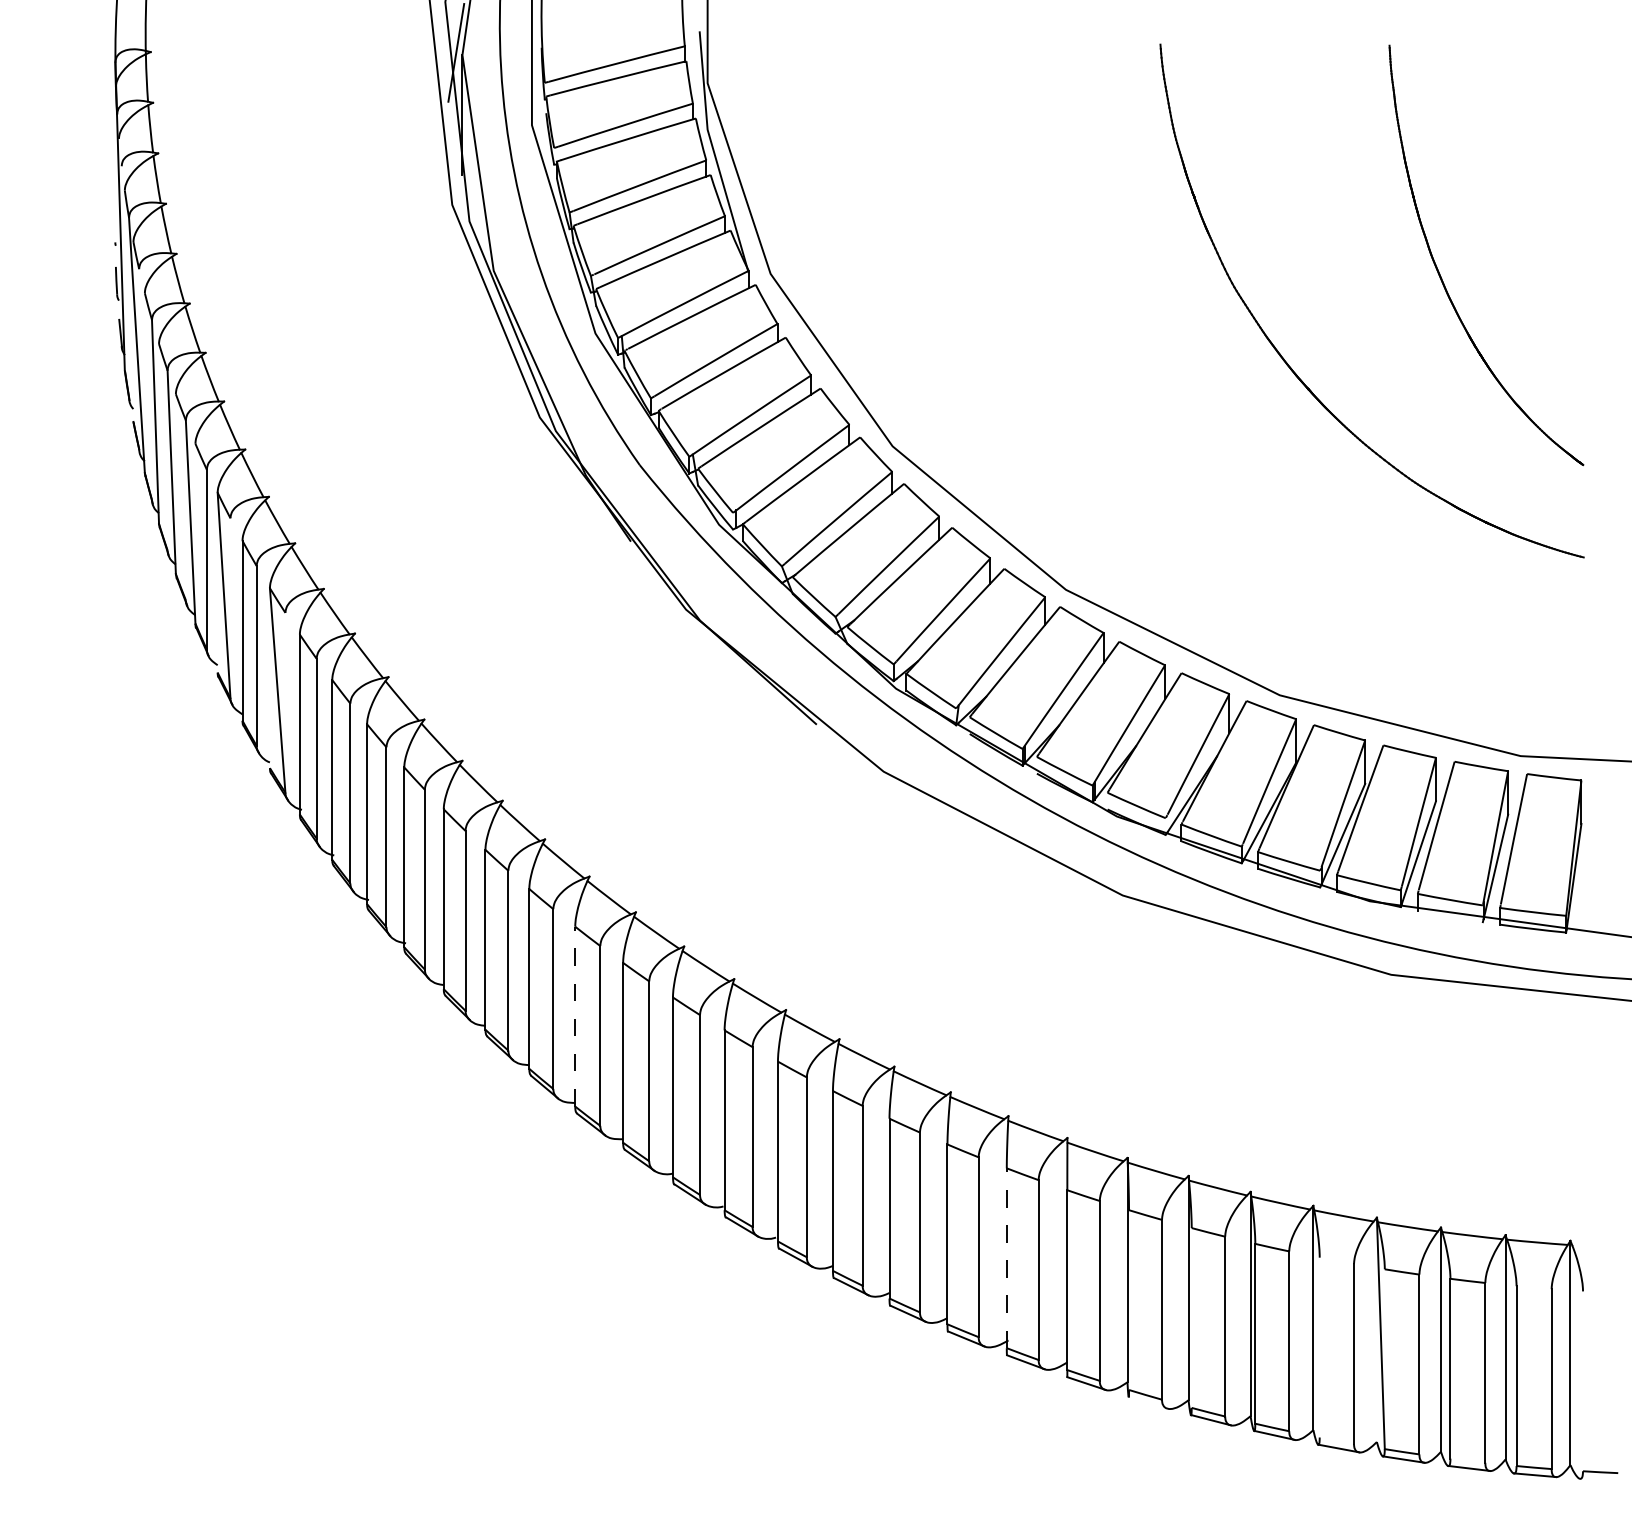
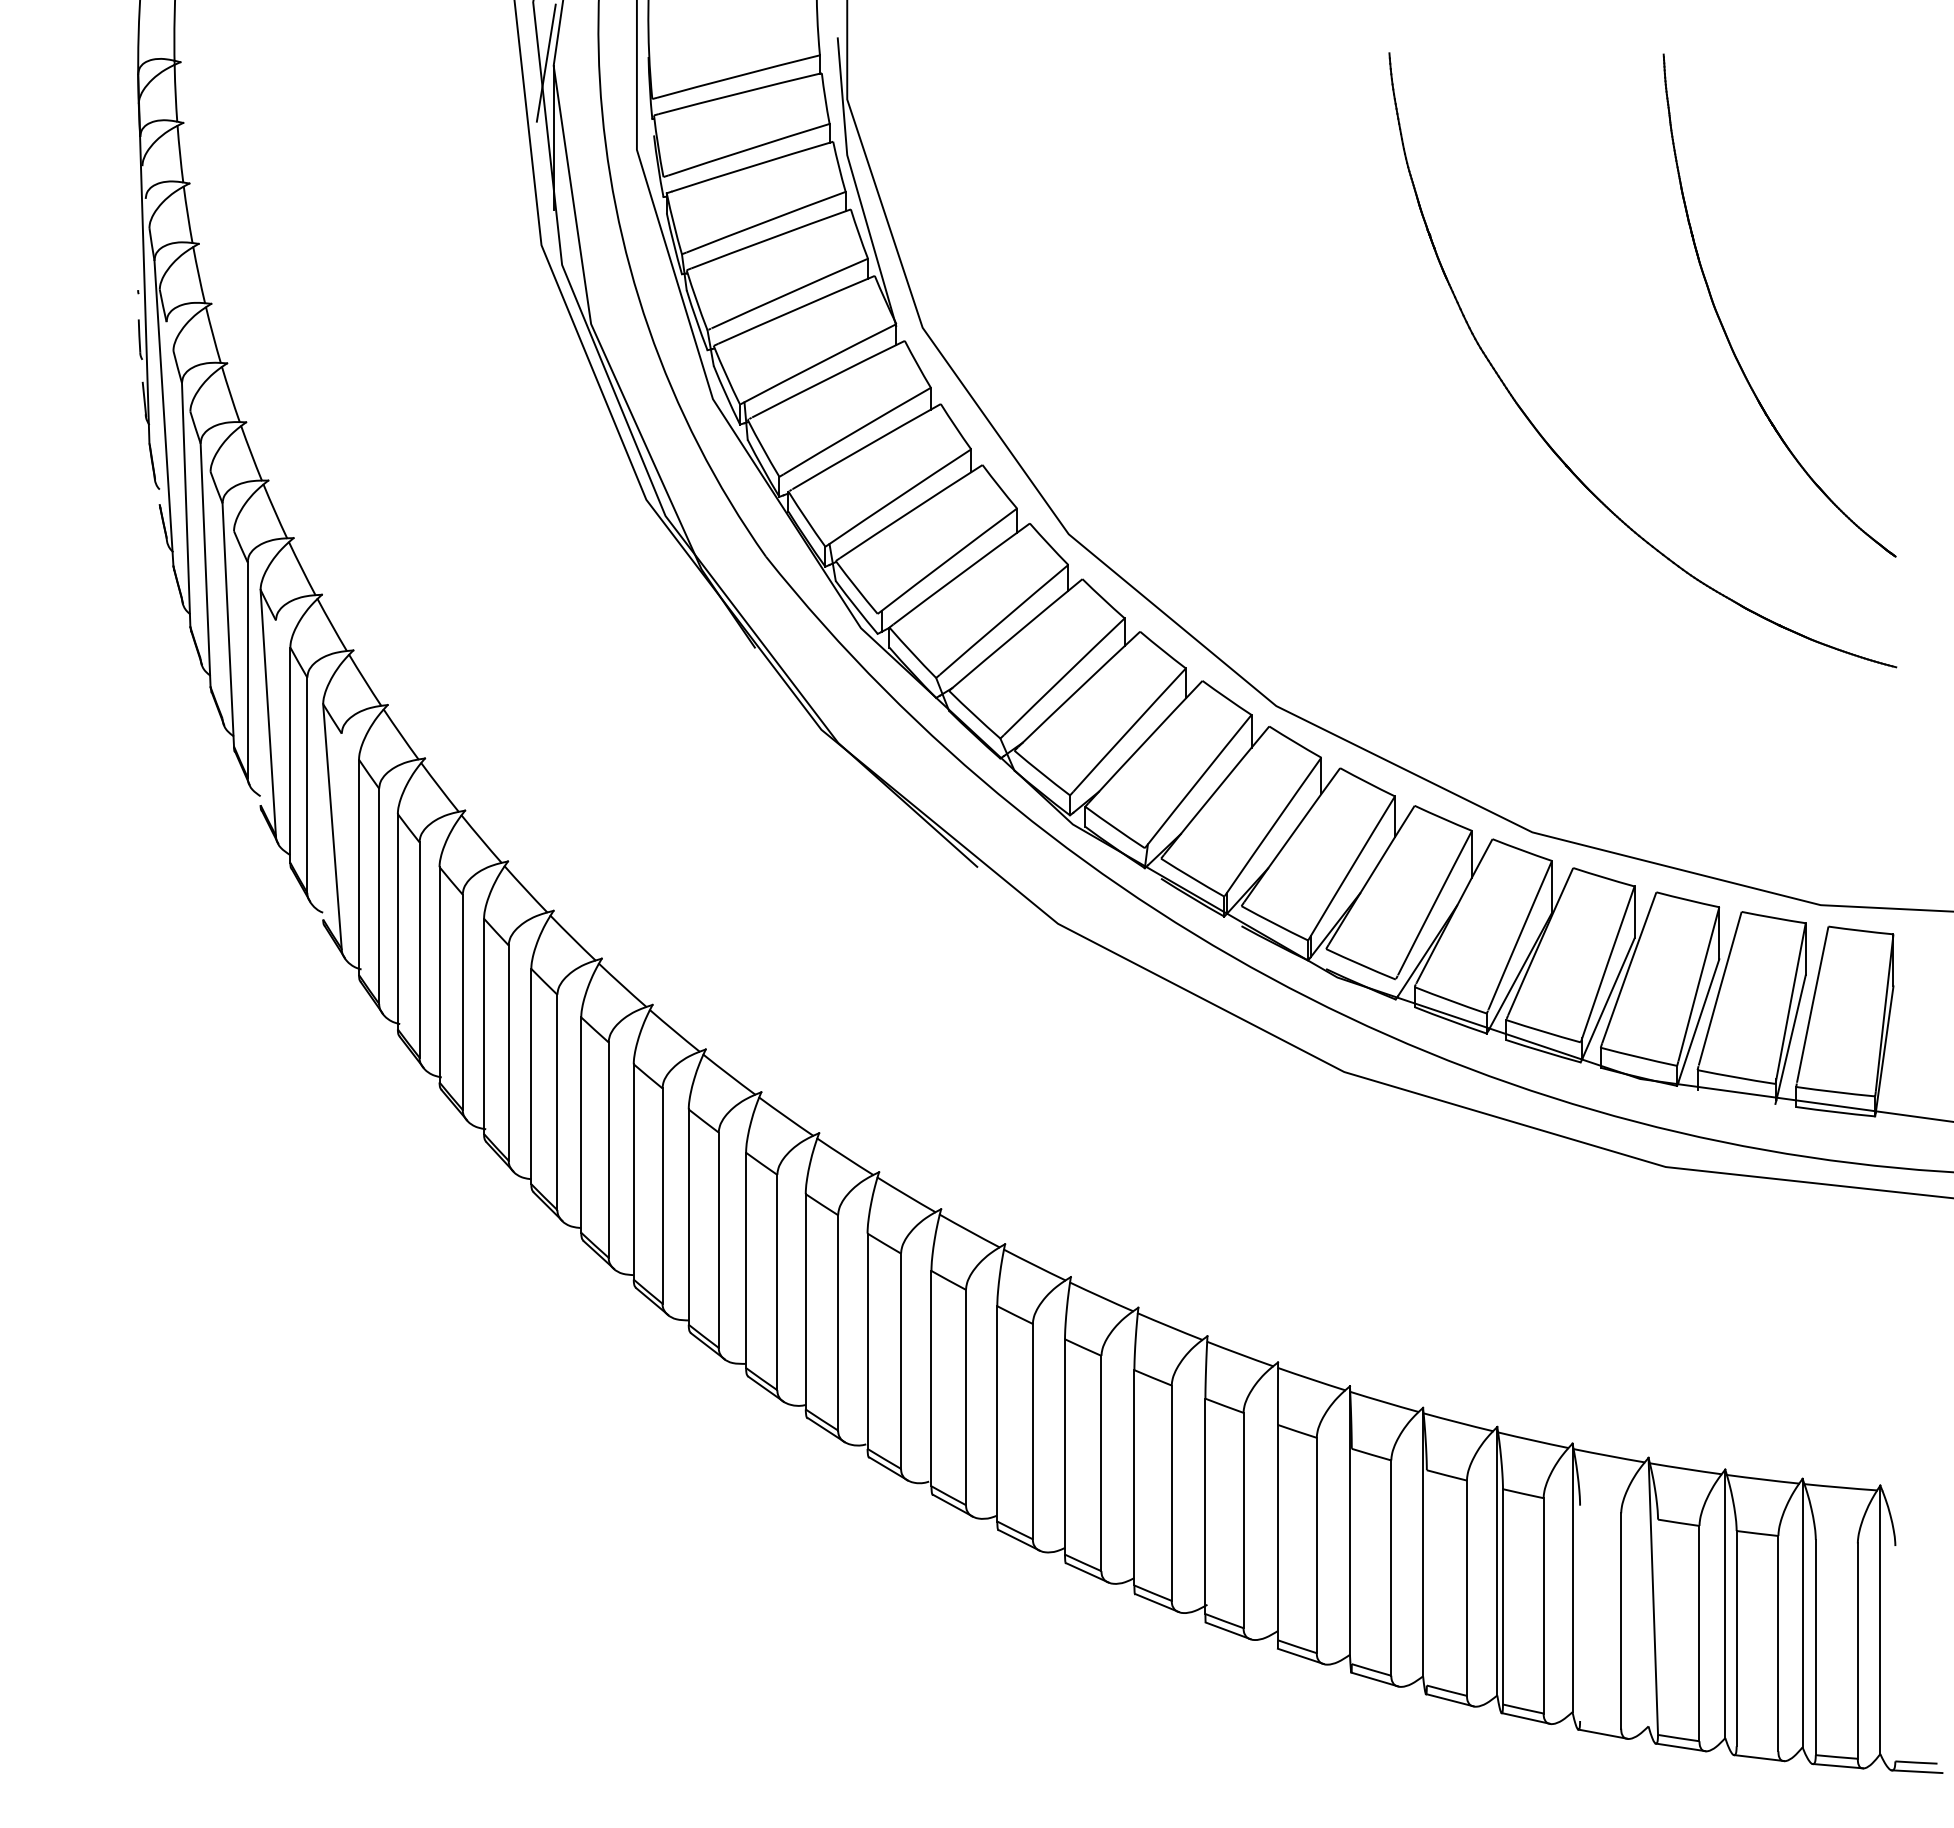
line: (575, 1016) -> (688, 1217), dashed -> solid
line: (1006, 1258) -> (1205, 1506), dashed -> solid
line: (1147, 1402) -> (1374, 1679), added
line: (1600, 1479) -> (1916, 1771), added

